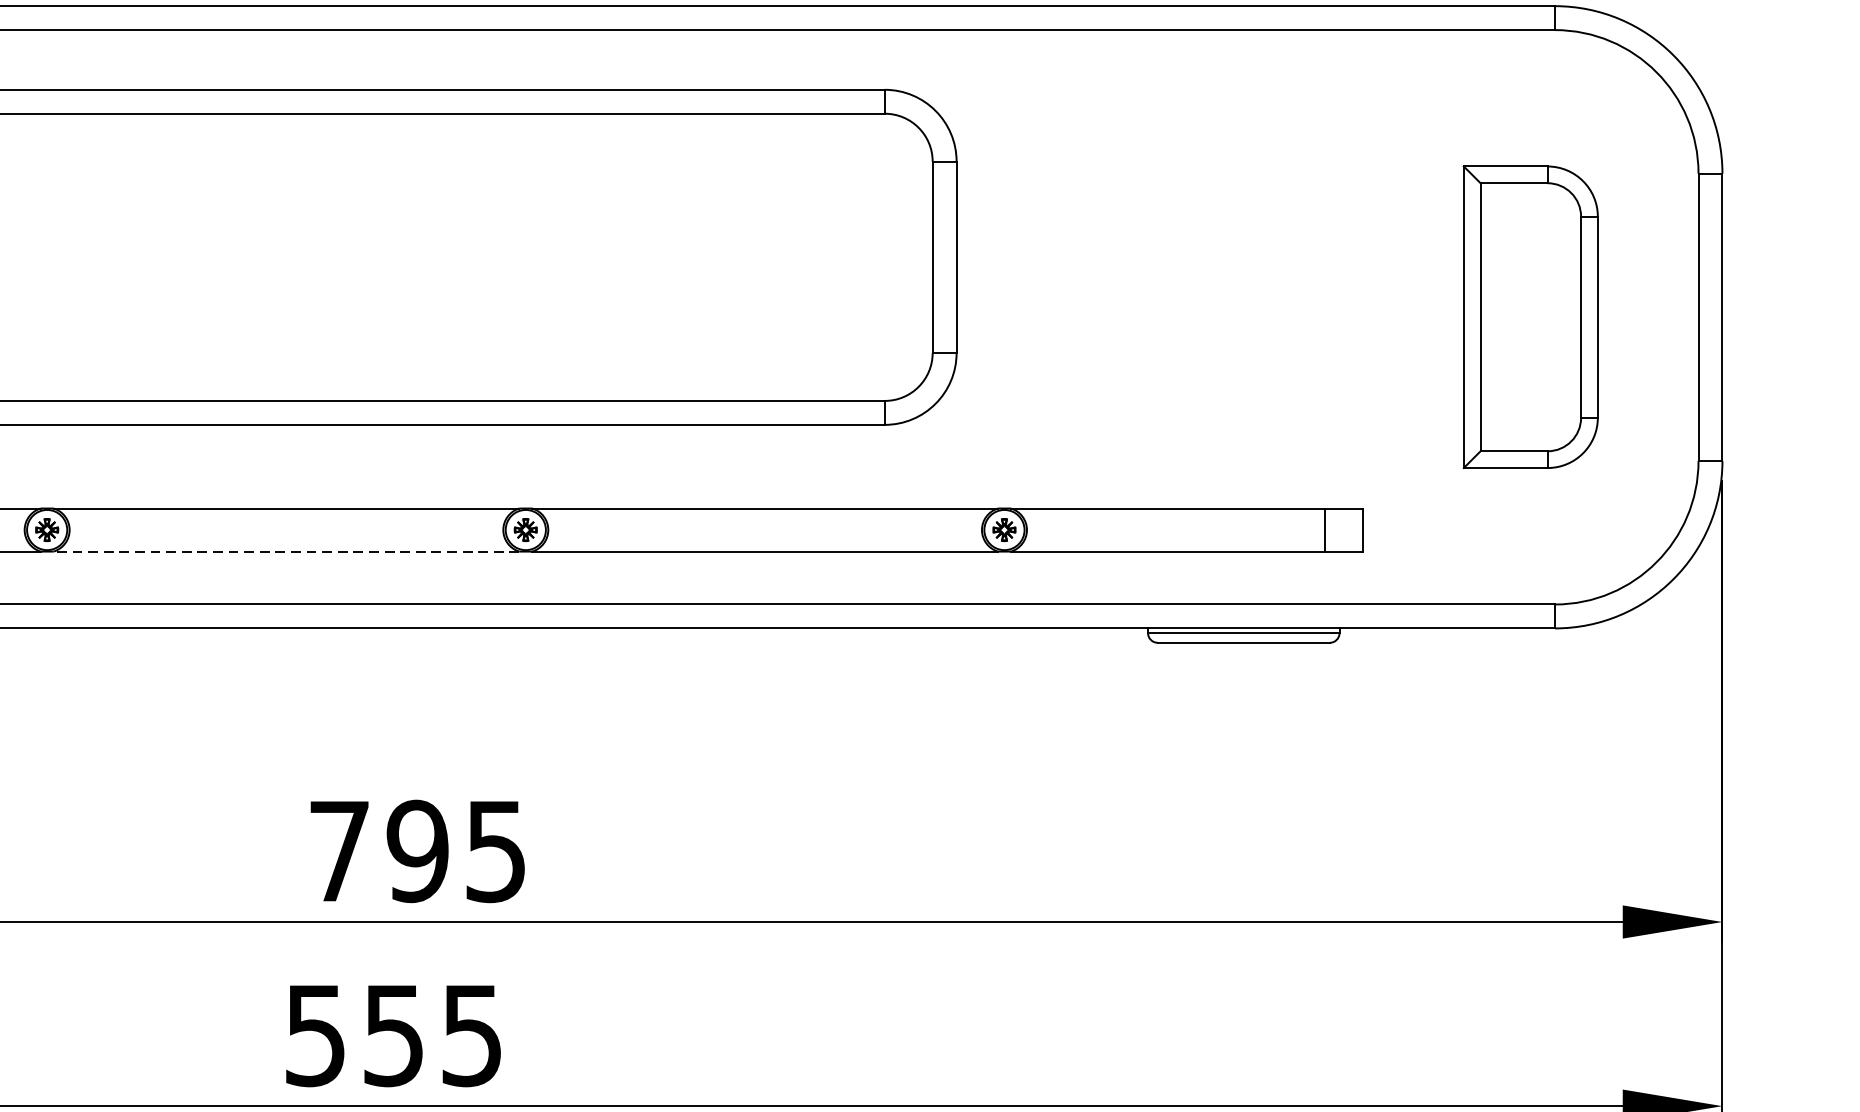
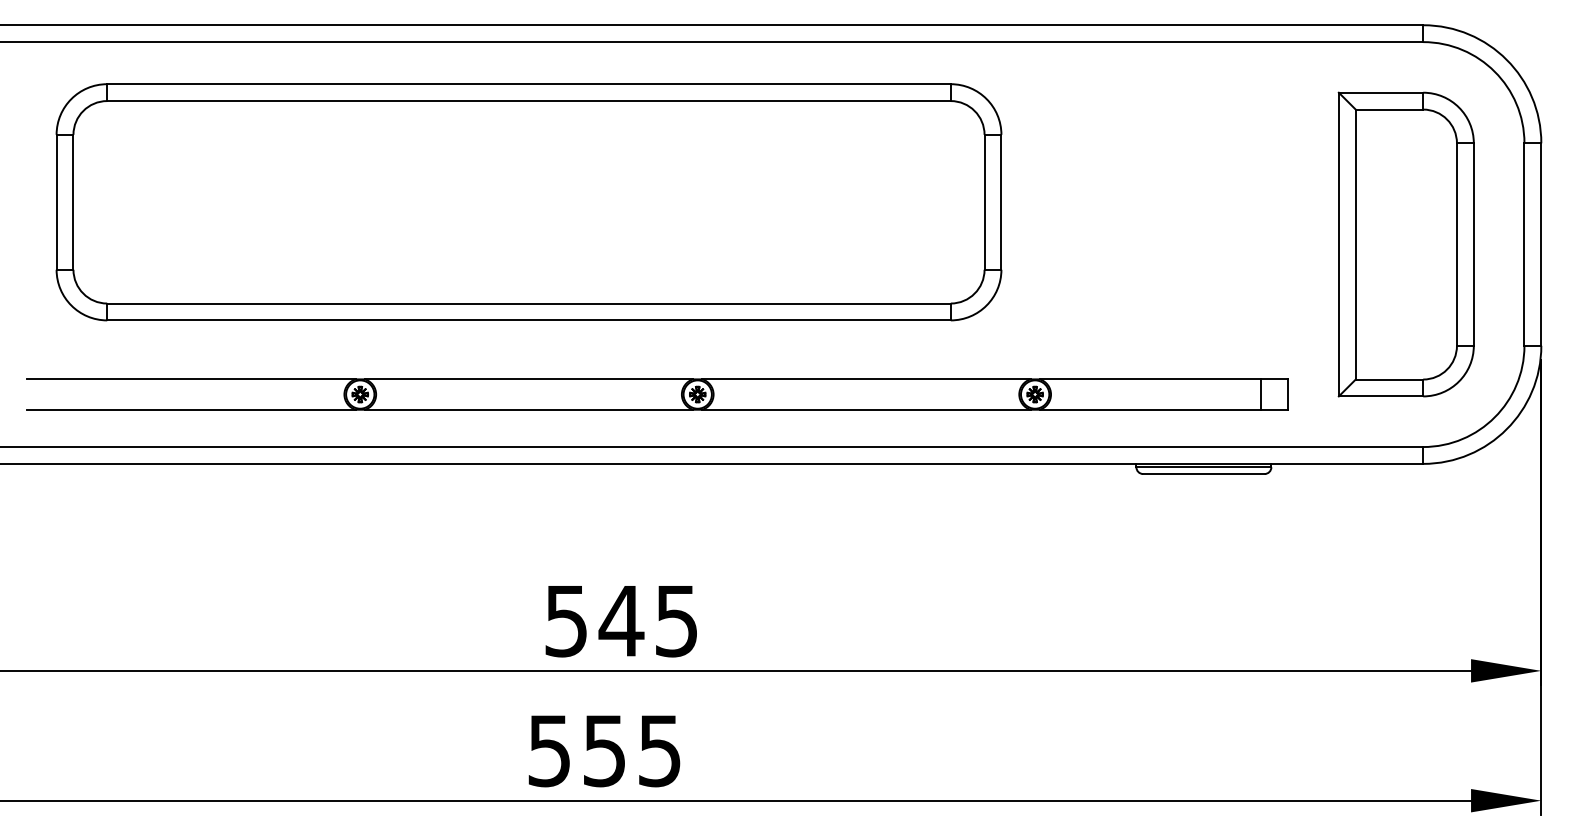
part: (1529, 317) -> (1405, 244), size x1.43
line: (285, 551) -> (528, 409), dashed -> solid
text: (379, 850) -> (594, 620), 795 -> 545

